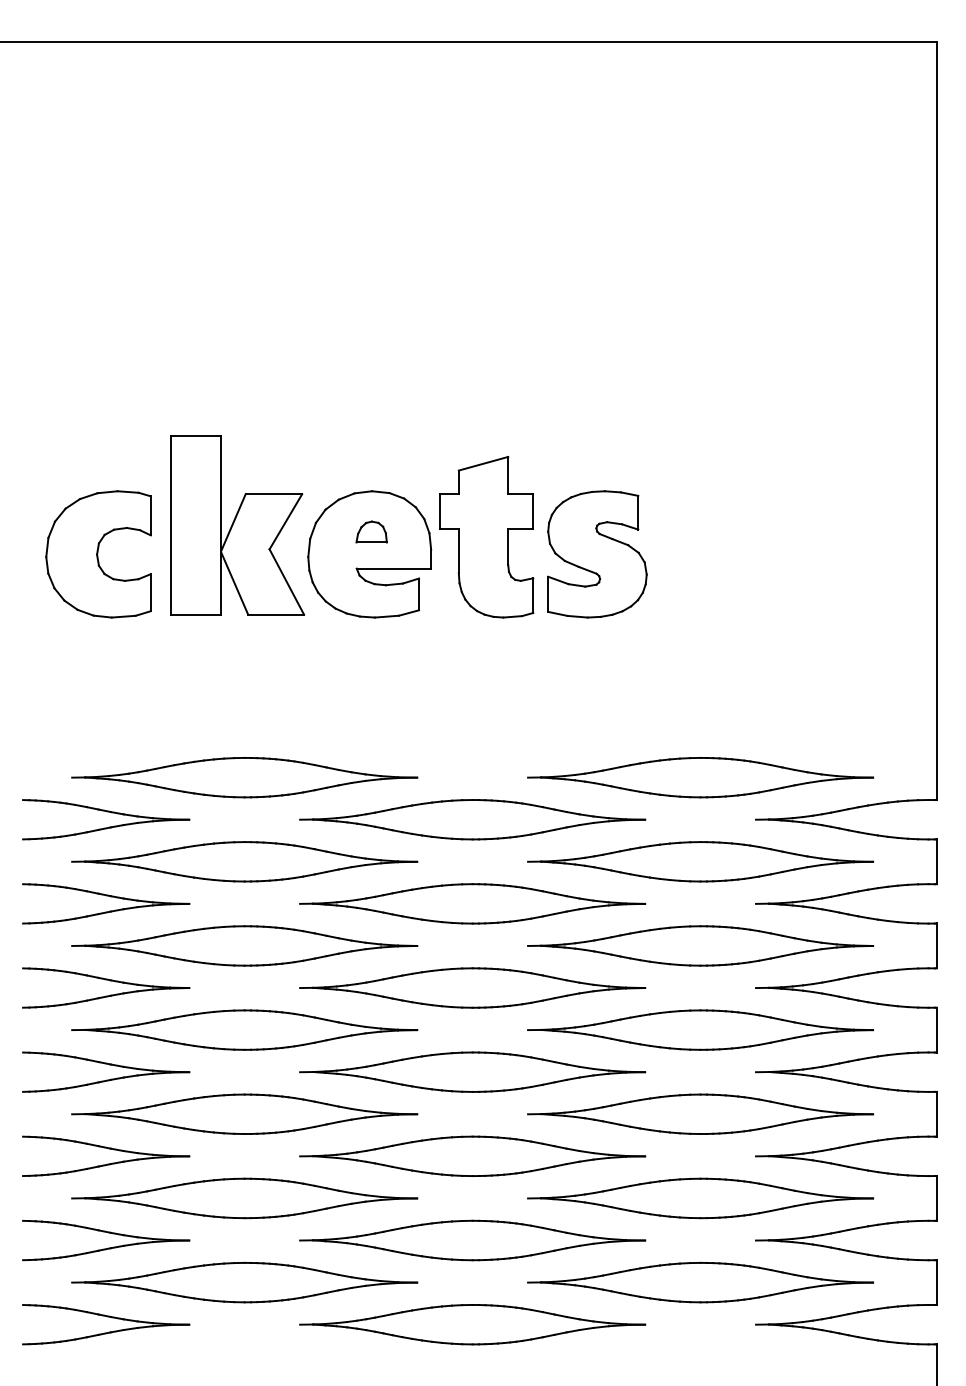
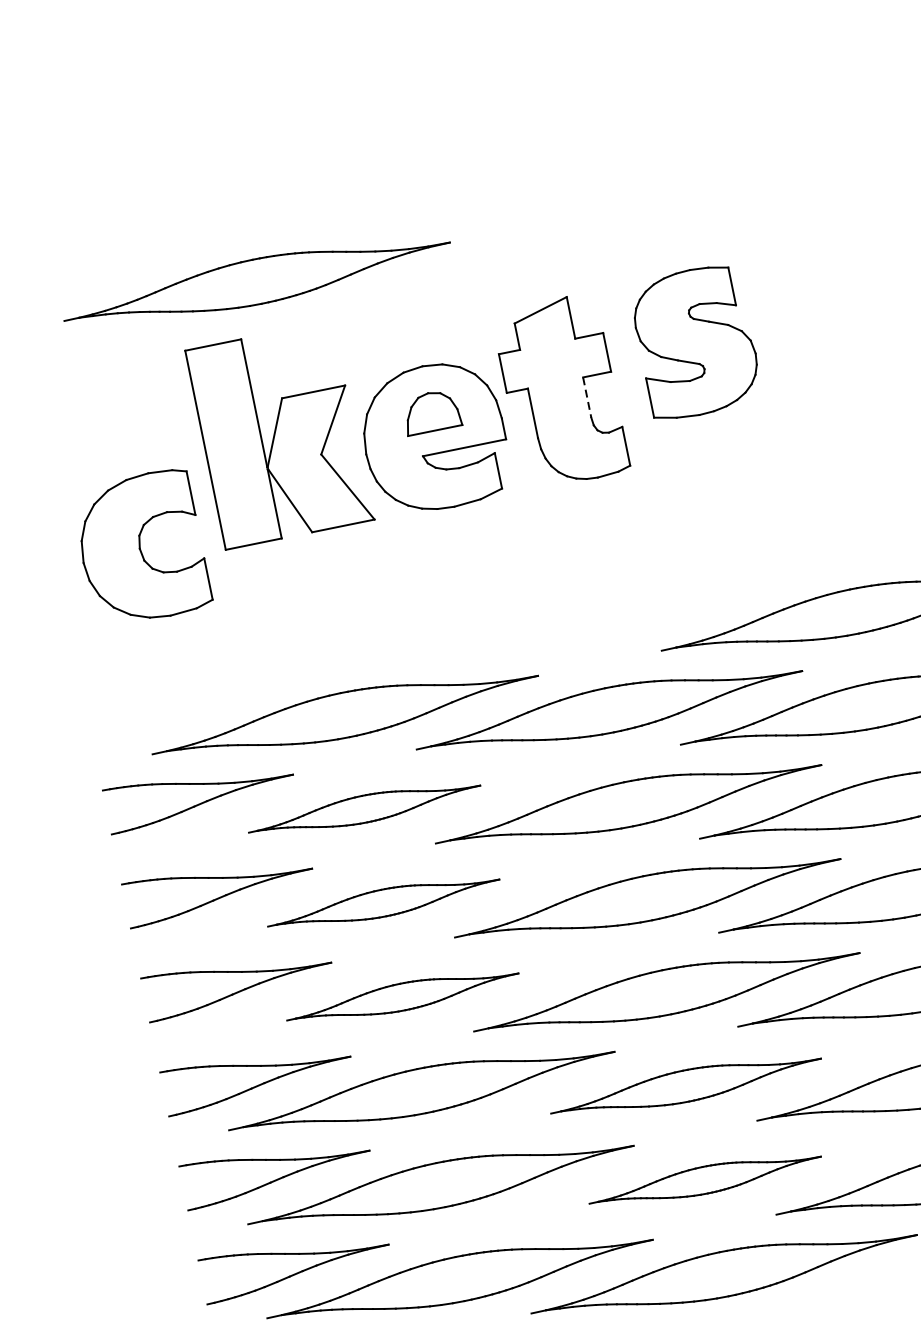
part: (244, 389) -> (256, 281), added
part: (371, 531) -> (431, 411), size x1.6
line: (508, 547) -> (587, 398), solid -> dashed
part: (98, 554) -> (141, 548), moved
part: (597, 554) -> (696, 342), moved
part: (244, 861) -> (364, 808), size x0.6
part: (244, 945) -> (383, 902), size x0.6
part: (244, 1029) -> (402, 996), size x0.6
part: (472, 1155) -> (685, 1085), size x0.7
part: (472, 1240) -> (704, 1180), size x0.6

